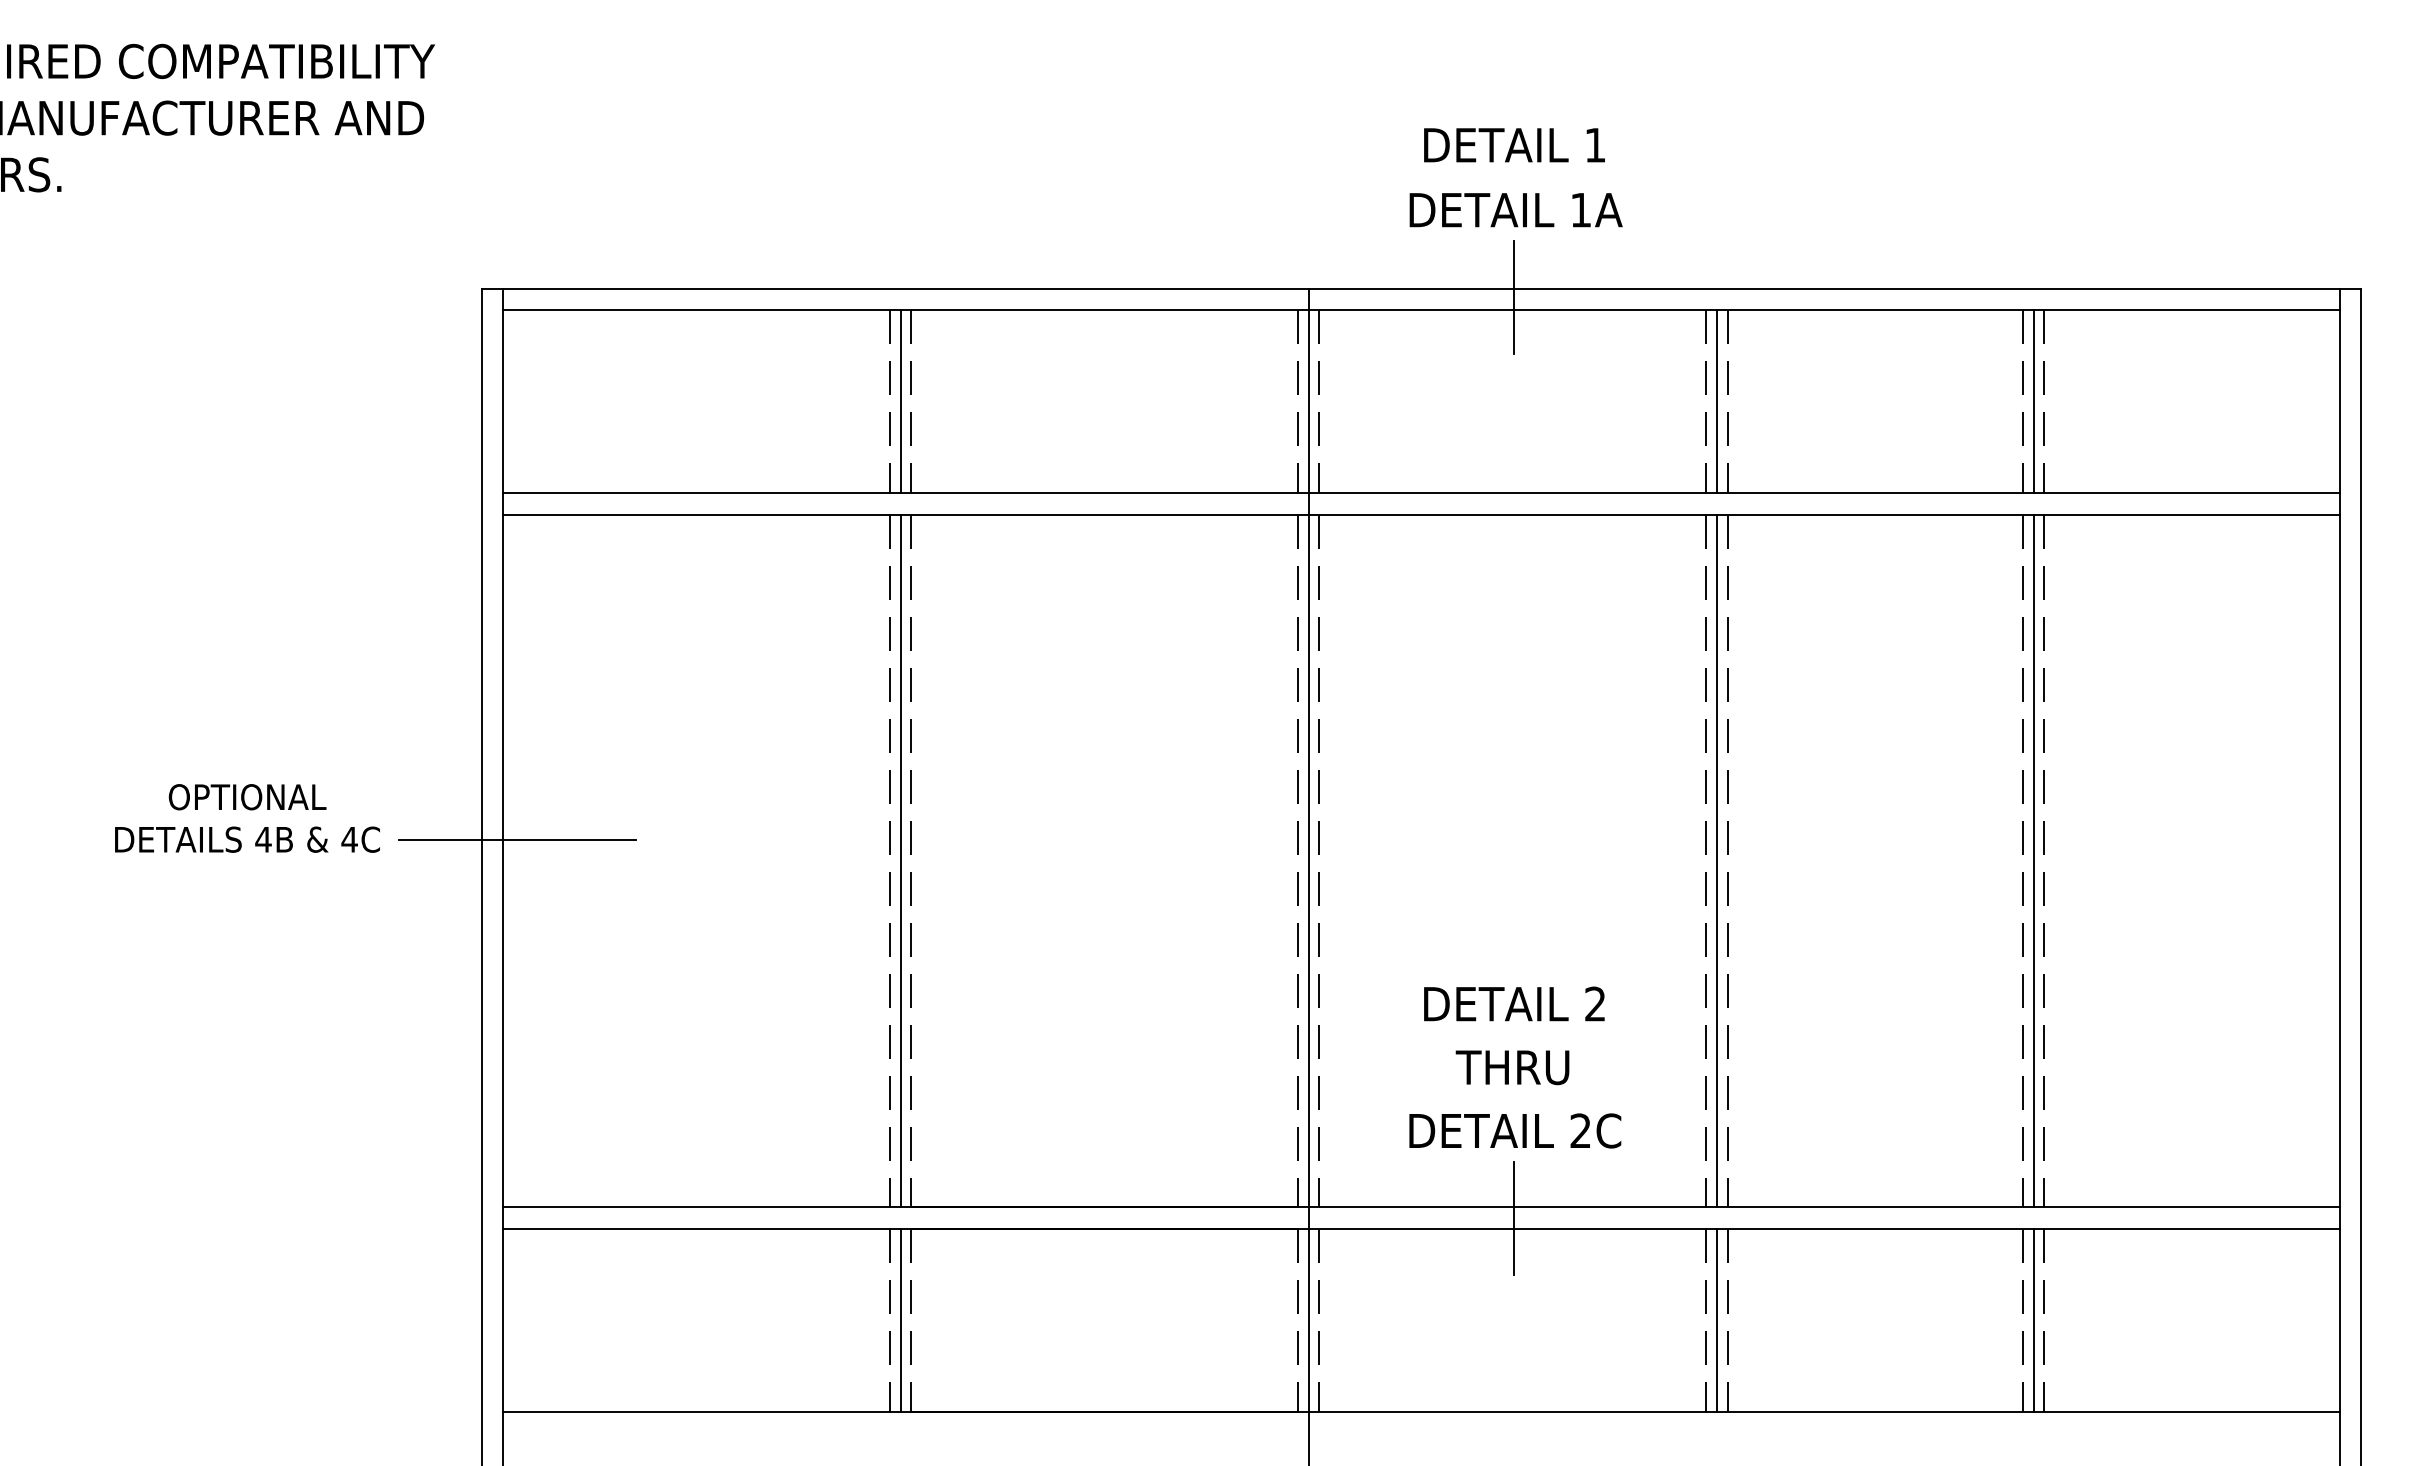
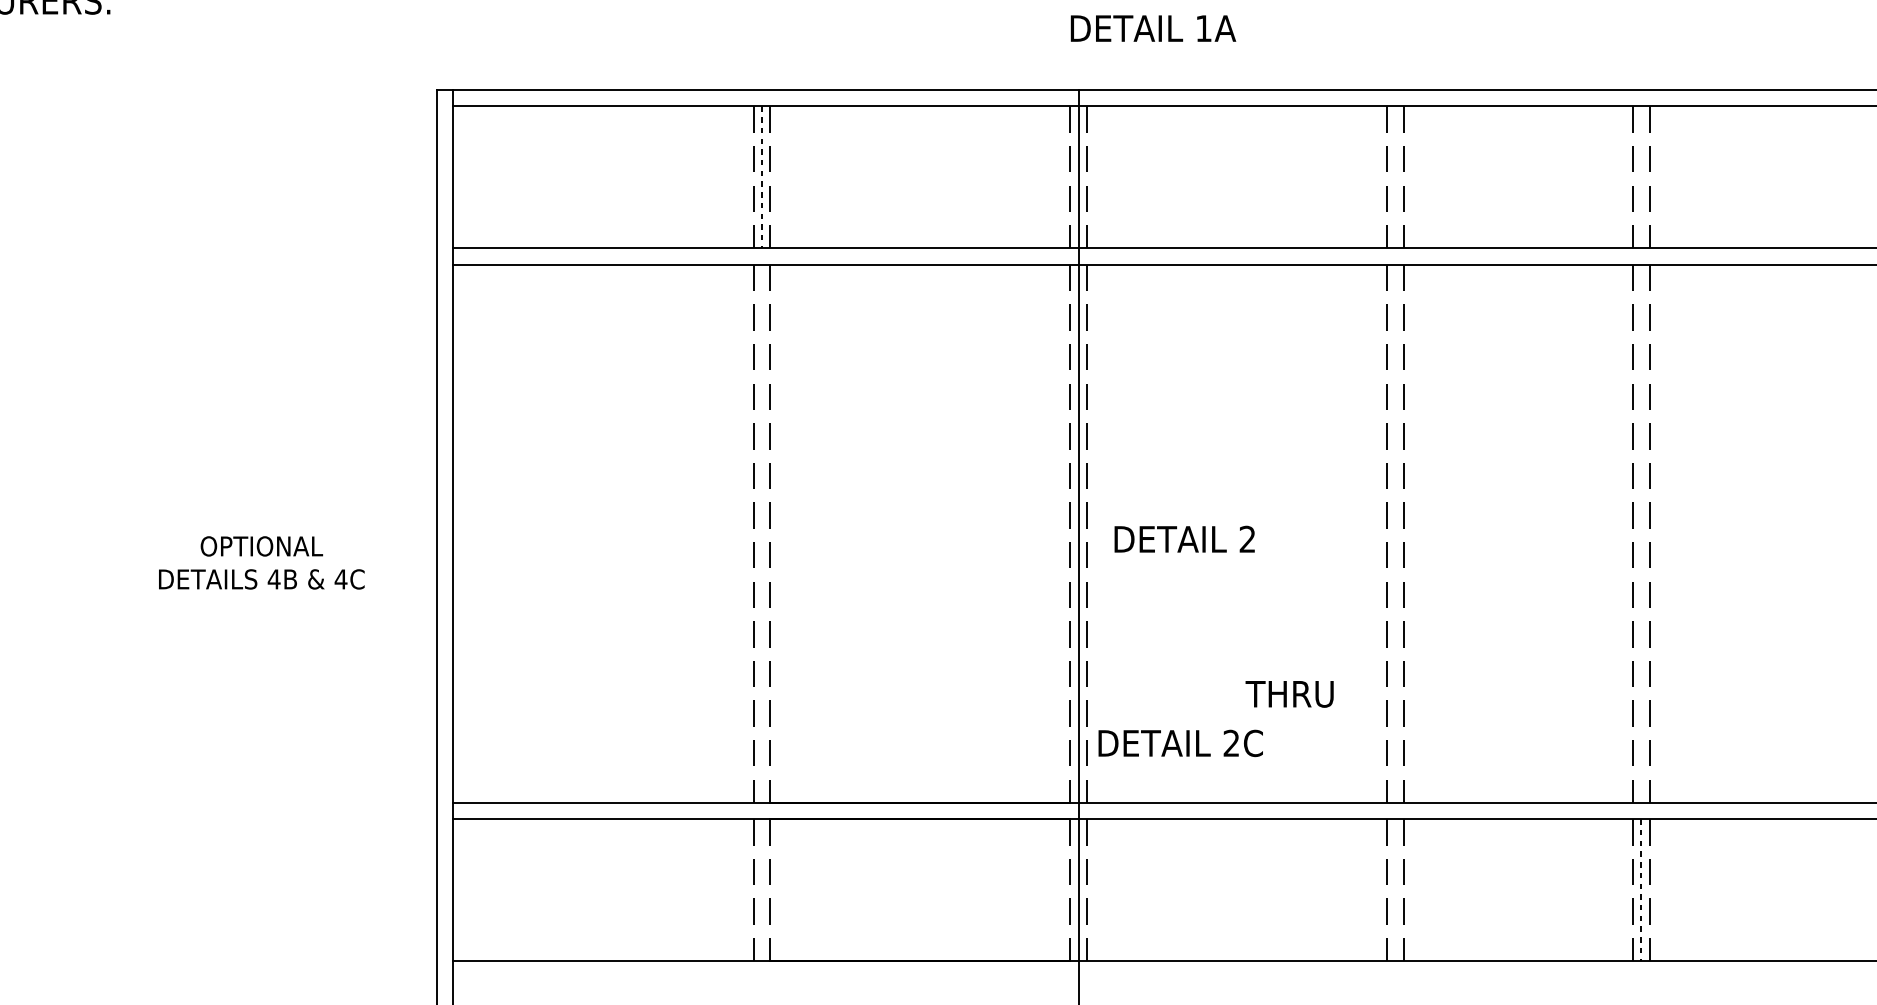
text: (1515, 210) -> (1152, 28), moved
line: (1514, 297) -> (1238, 96), removed
line: (1717, 401) -> (1395, 177), removed
line: (2033, 401) -> (1641, 177), removed
line: (900, 402) -> (761, 177), solid -> dashed
text: (247, 818) -> (261, 562), moved
line: (517, 839) -> (464, 517), removed
line: (900, 860) -> (761, 533), removed
line: (1717, 860) -> (1395, 533), removed
line: (2033, 860) -> (1641, 533), removed
text: (1514, 1003) -> (1184, 538), moved
text: (1512, 1067) -> (1289, 694), moved
text: (1515, 1130) -> (1180, 743), moved
line: (1514, 1218) -> (1238, 811), removed
line: (900, 1319) -> (761, 889), removed
line: (1717, 1319) -> (1395, 889), removed
line: (2033, 1320) -> (1641, 890), solid -> dashed

